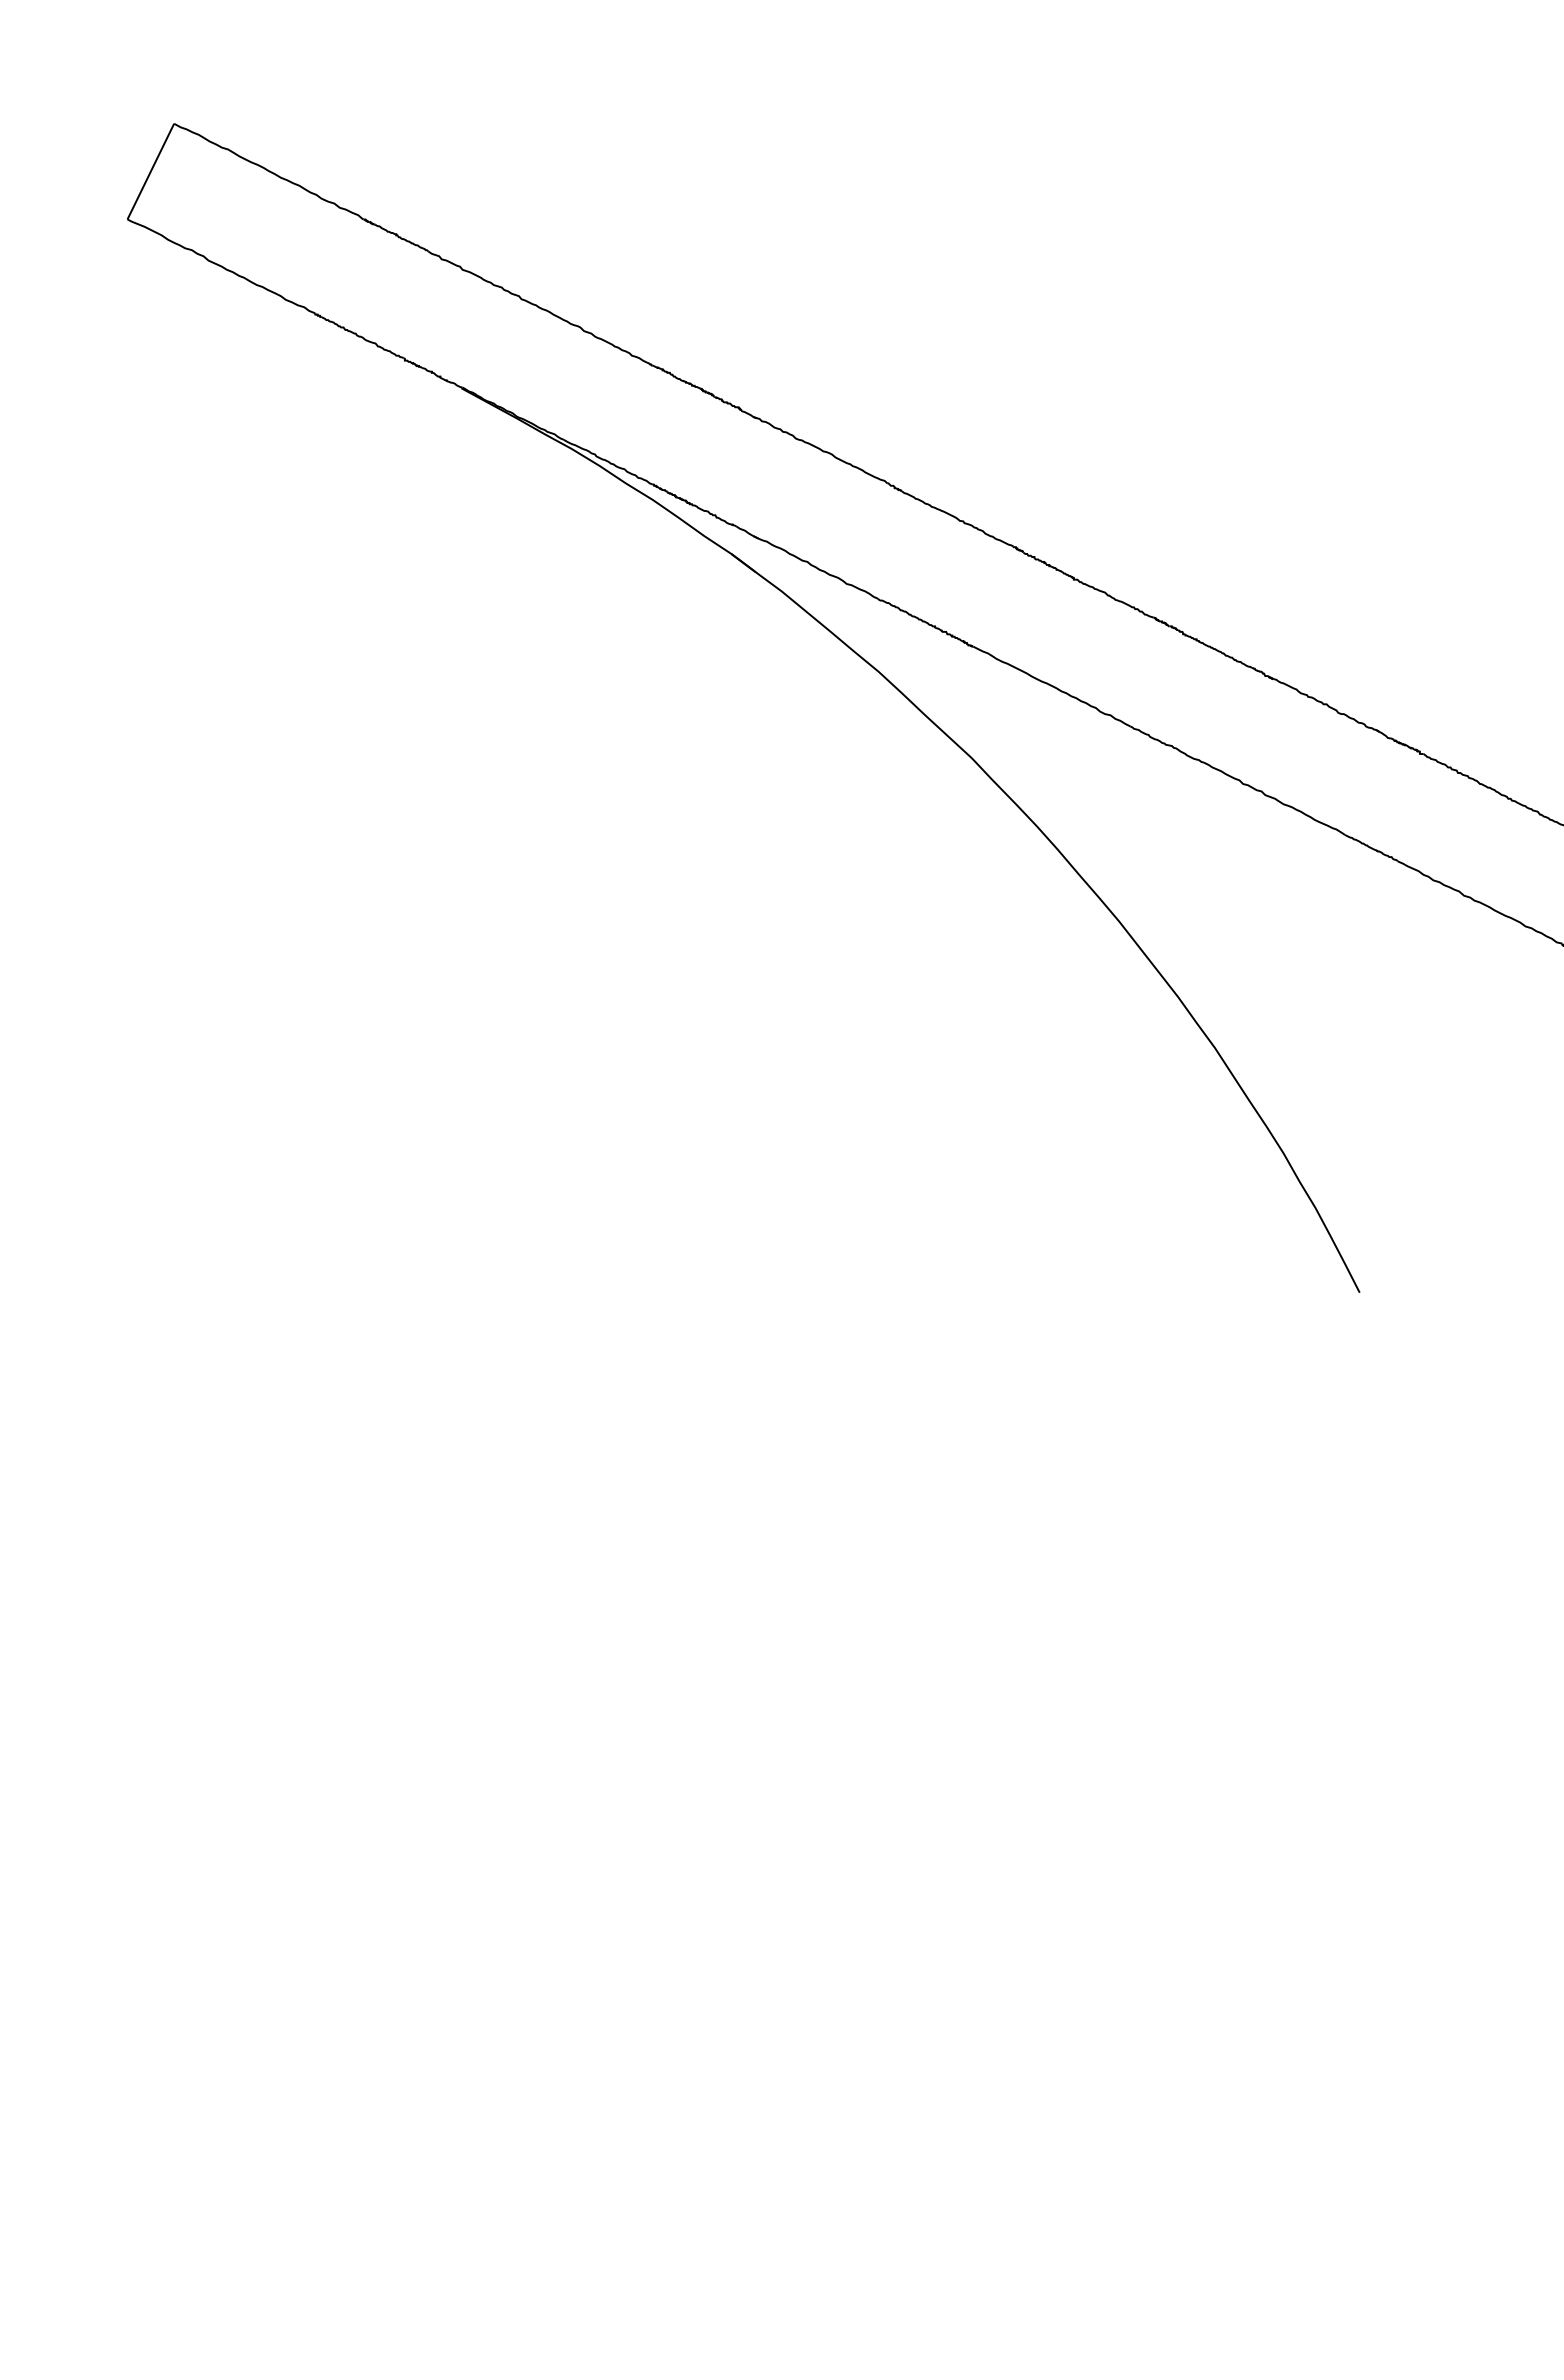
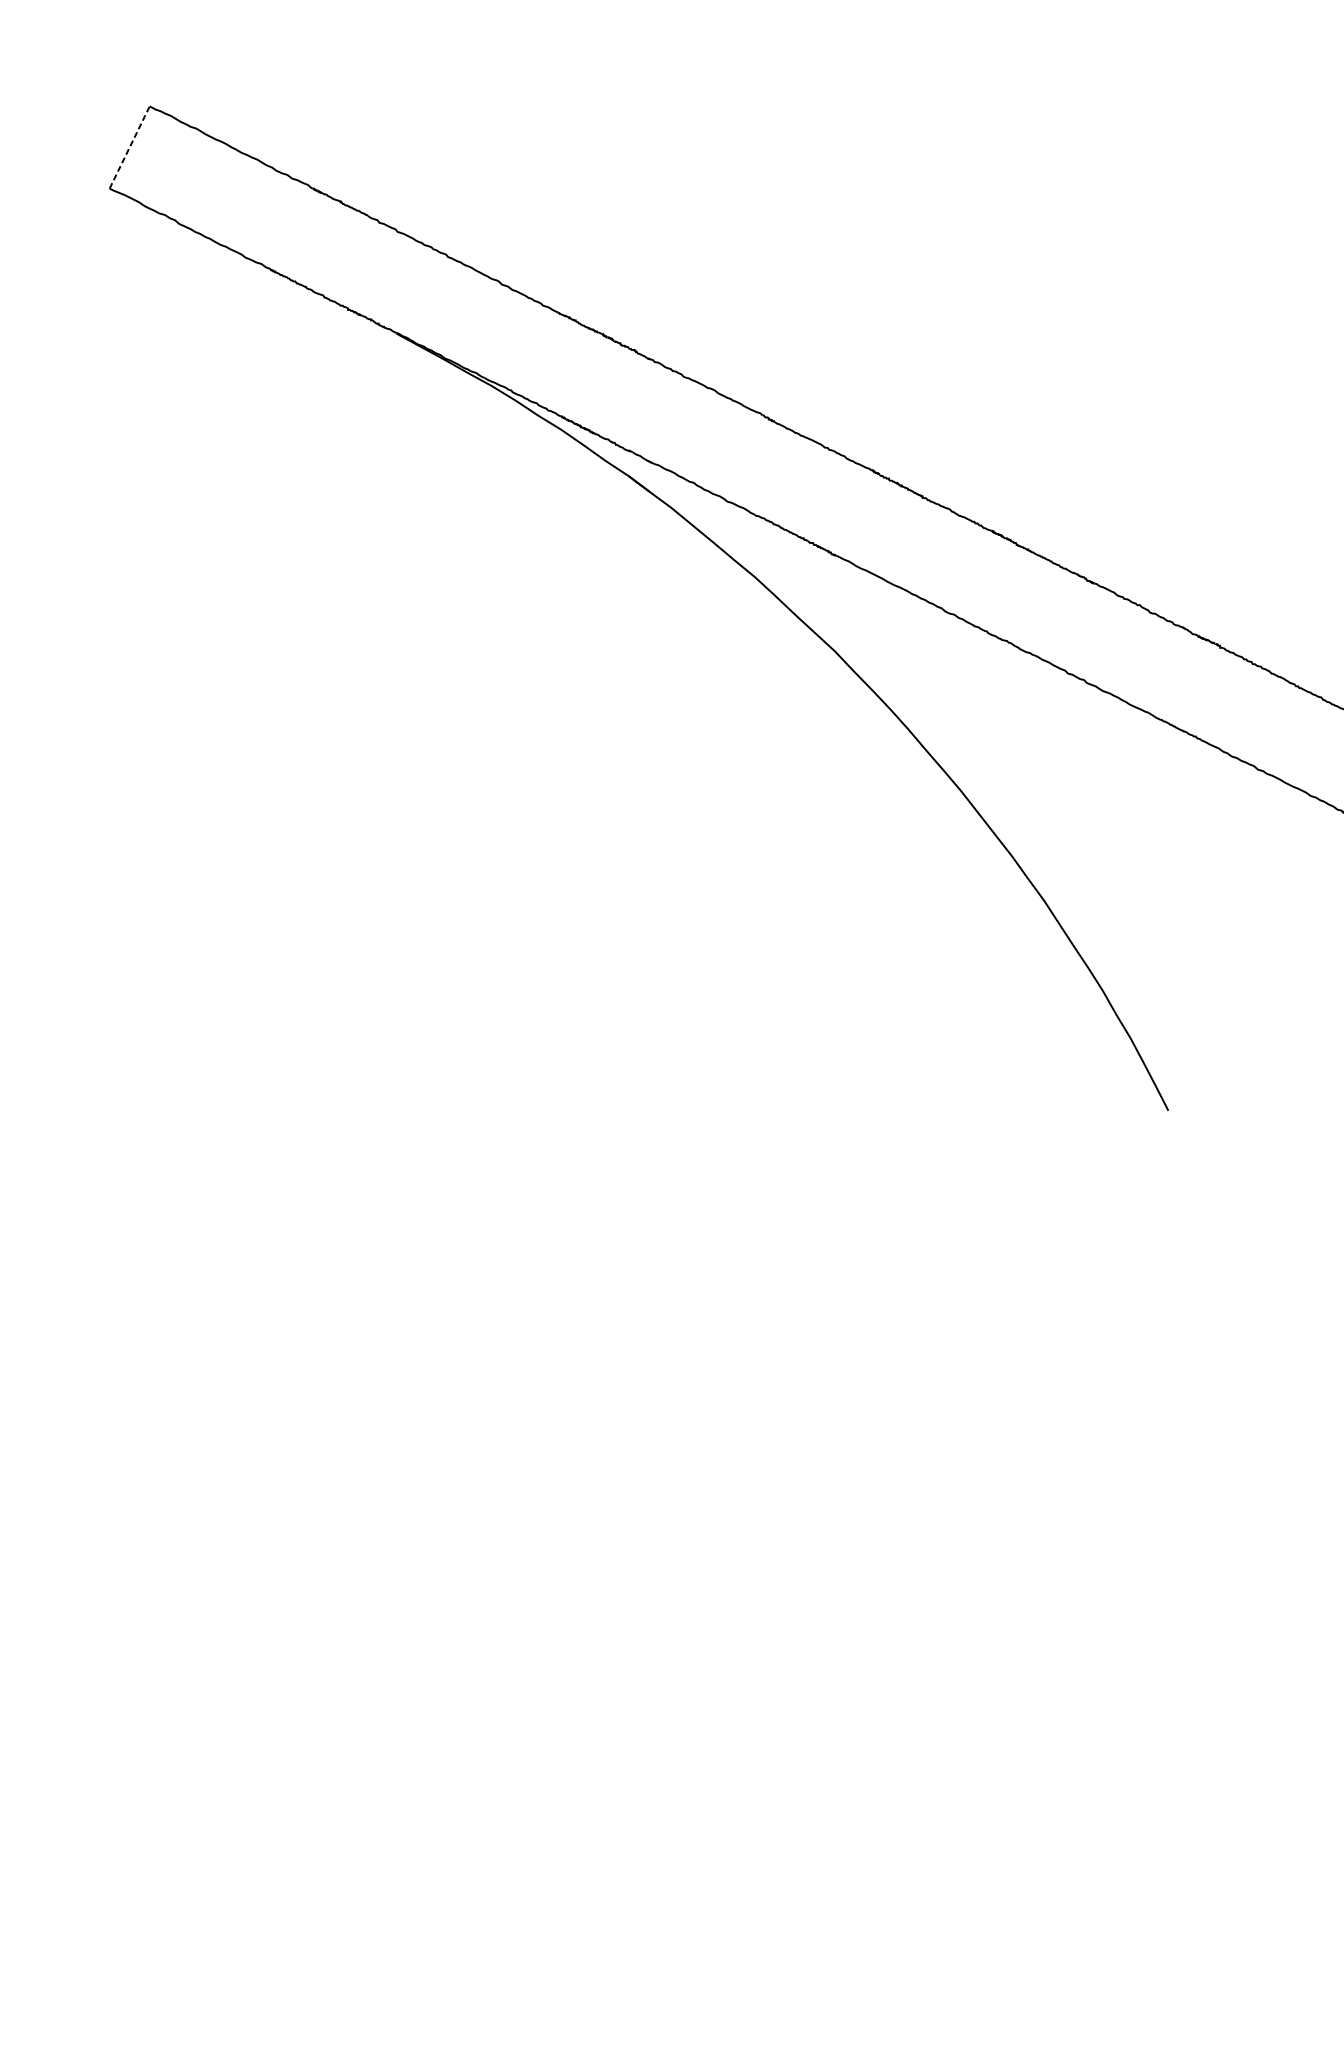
line: (151, 171) -> (130, 147), solid -> dashed

